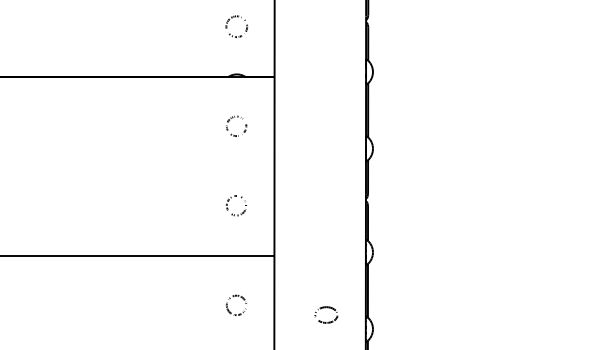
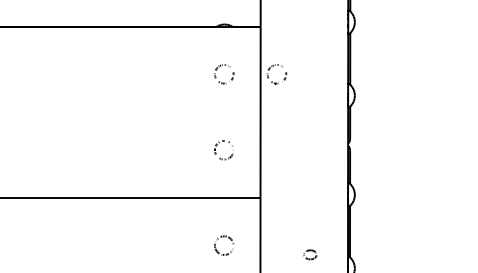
part: (288, 118) -> (273, 66), added
part: (326, 314) -> (310, 254), size x0.6

